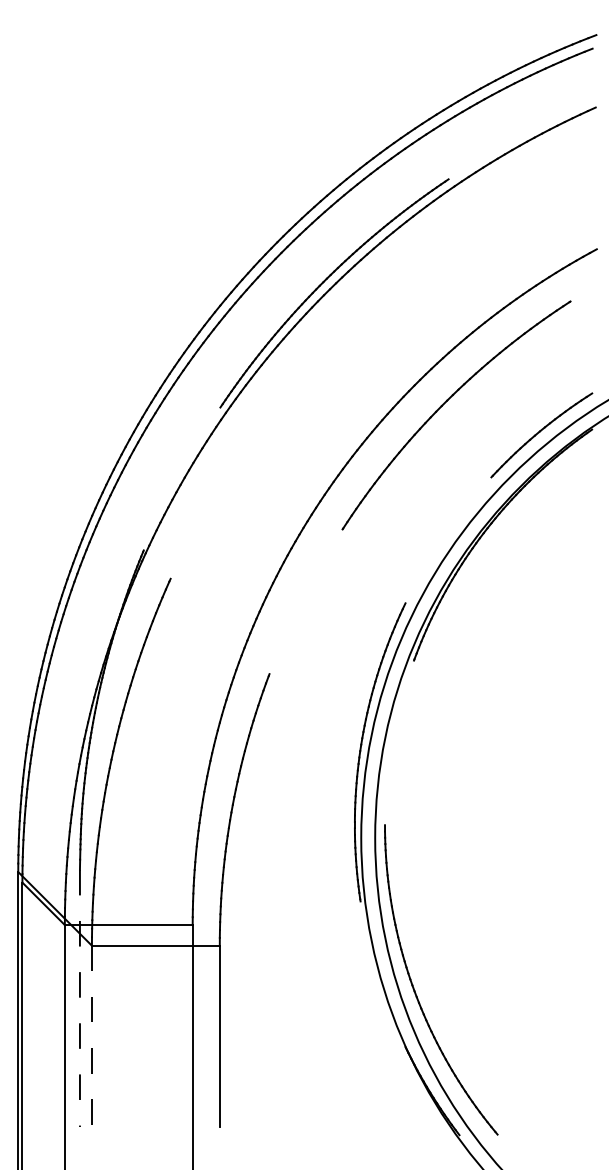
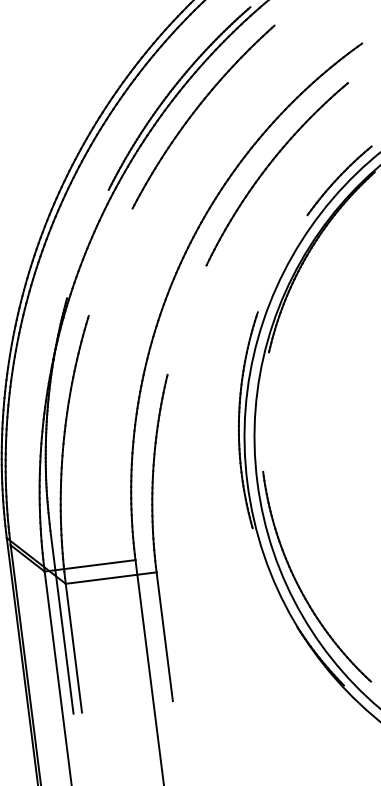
part: (357, 311) -> (197, 109), added
line: (79, 998) -> (61, 622), dashed -> solid
line: (91, 1036) -> (73, 648), dashed -> solid

